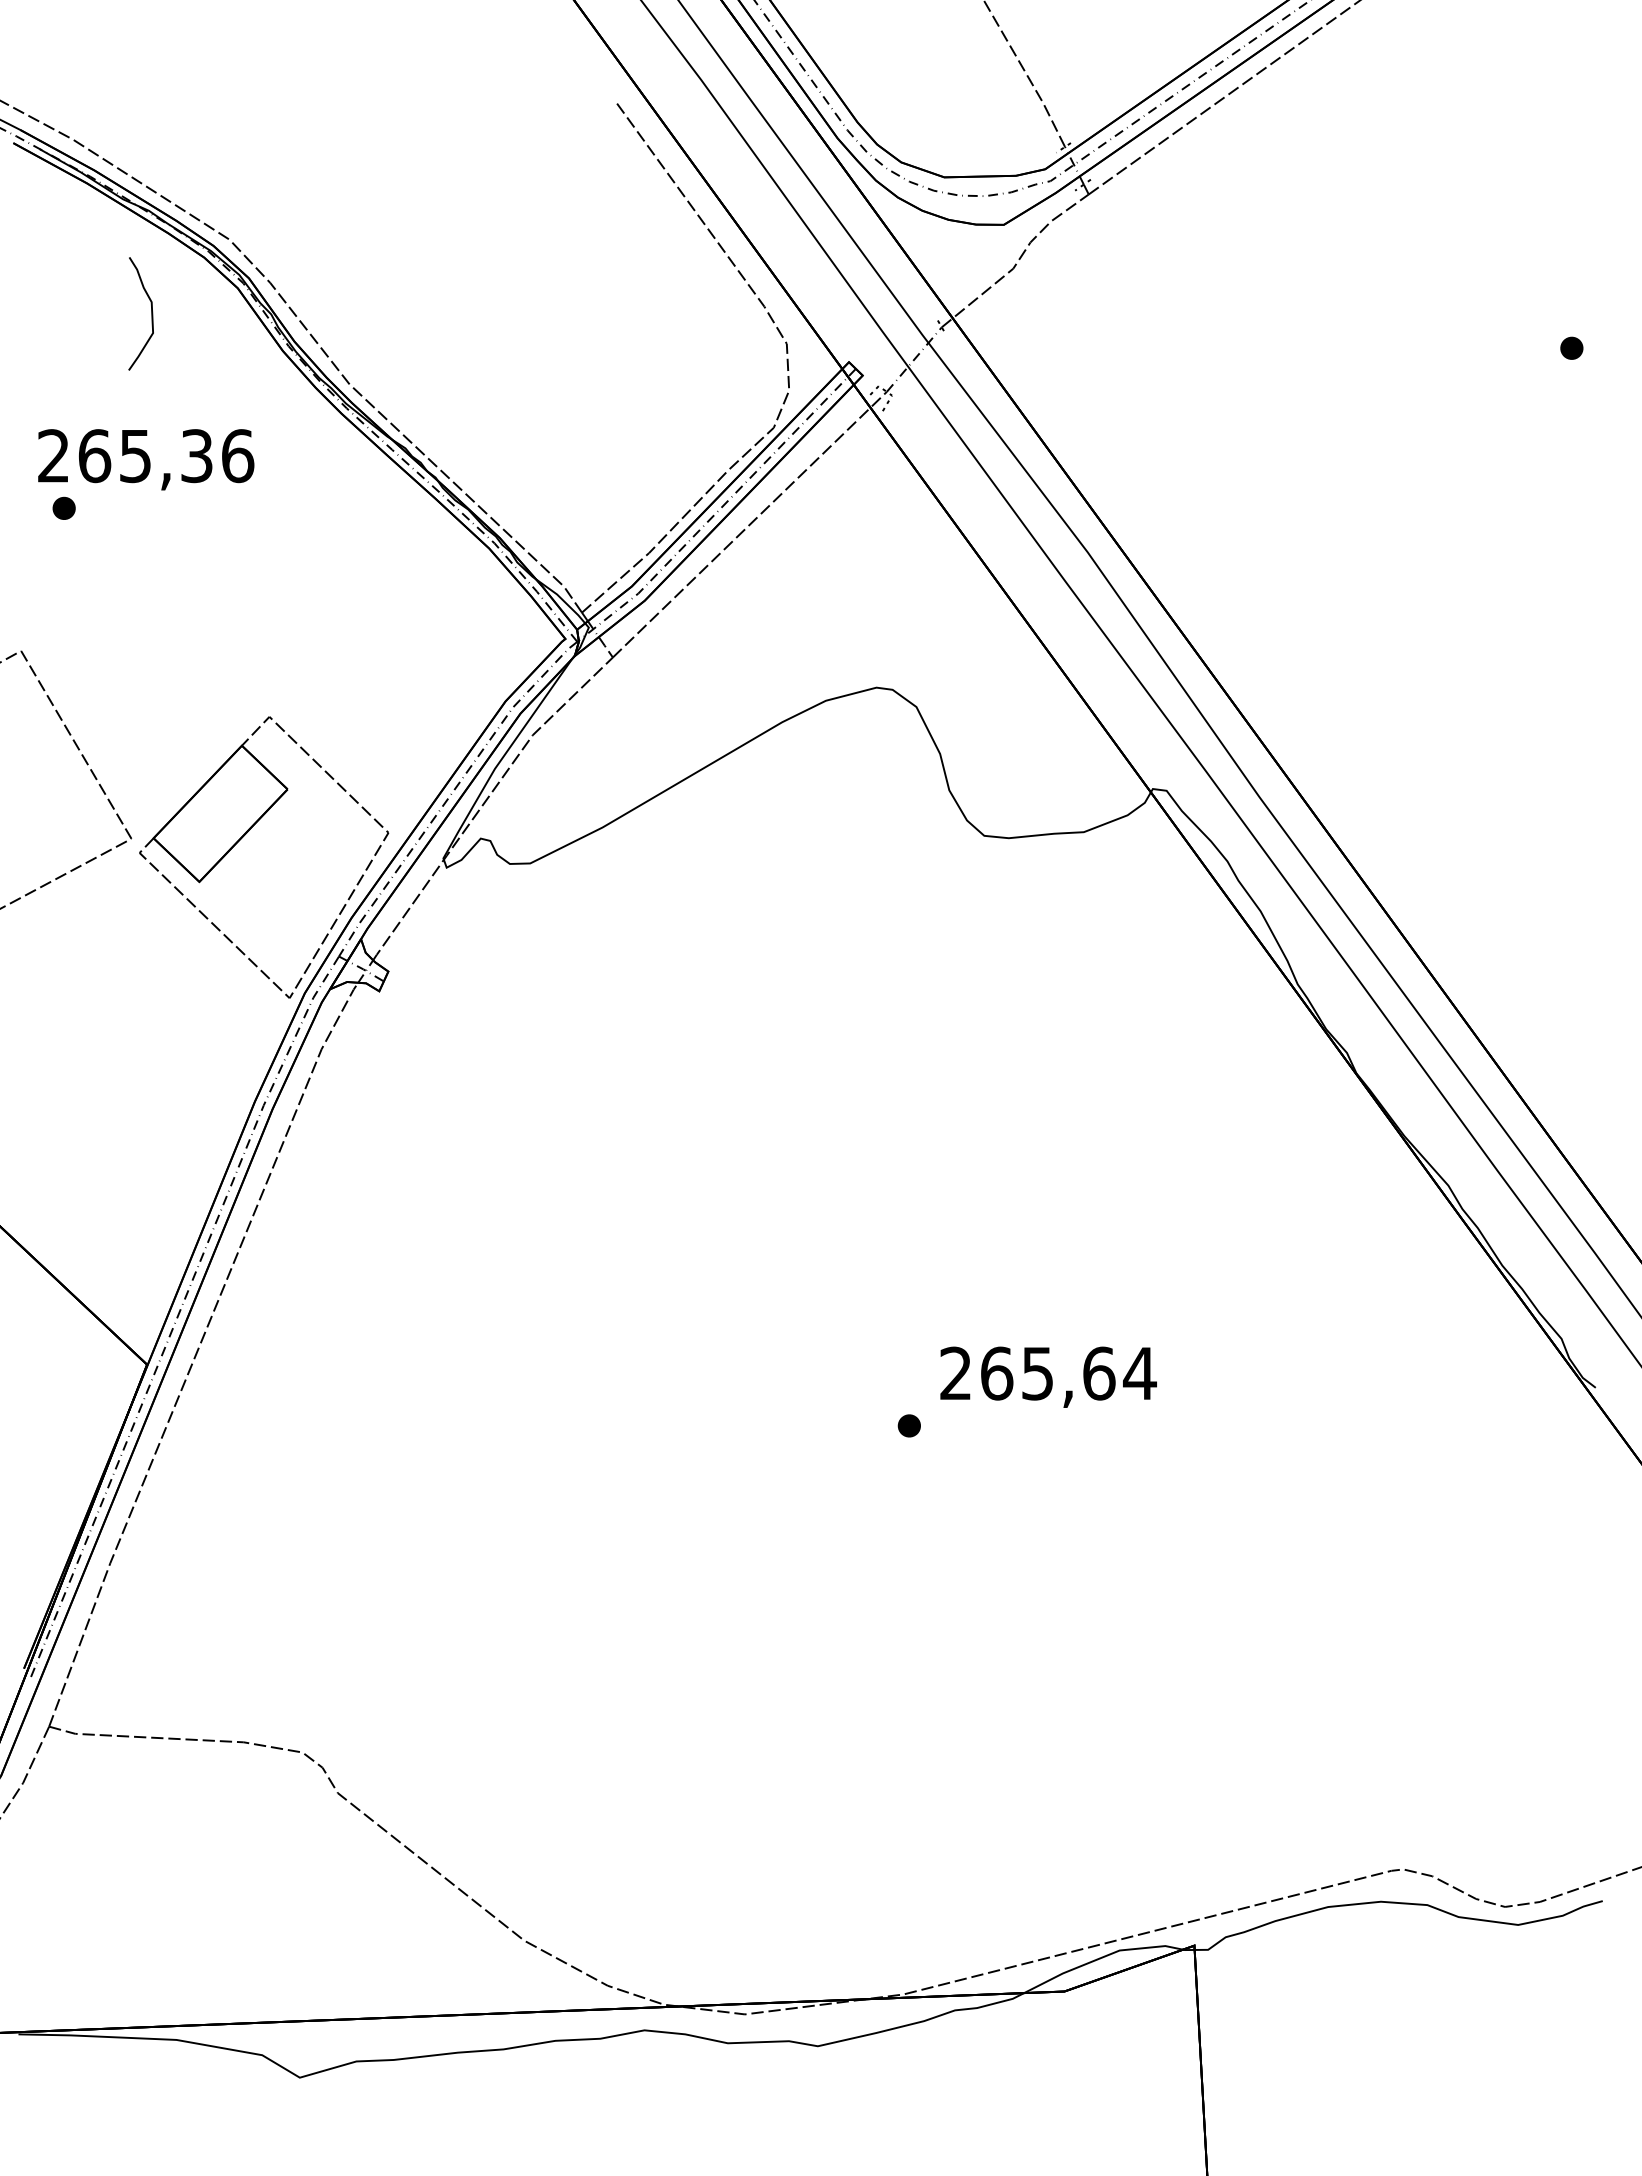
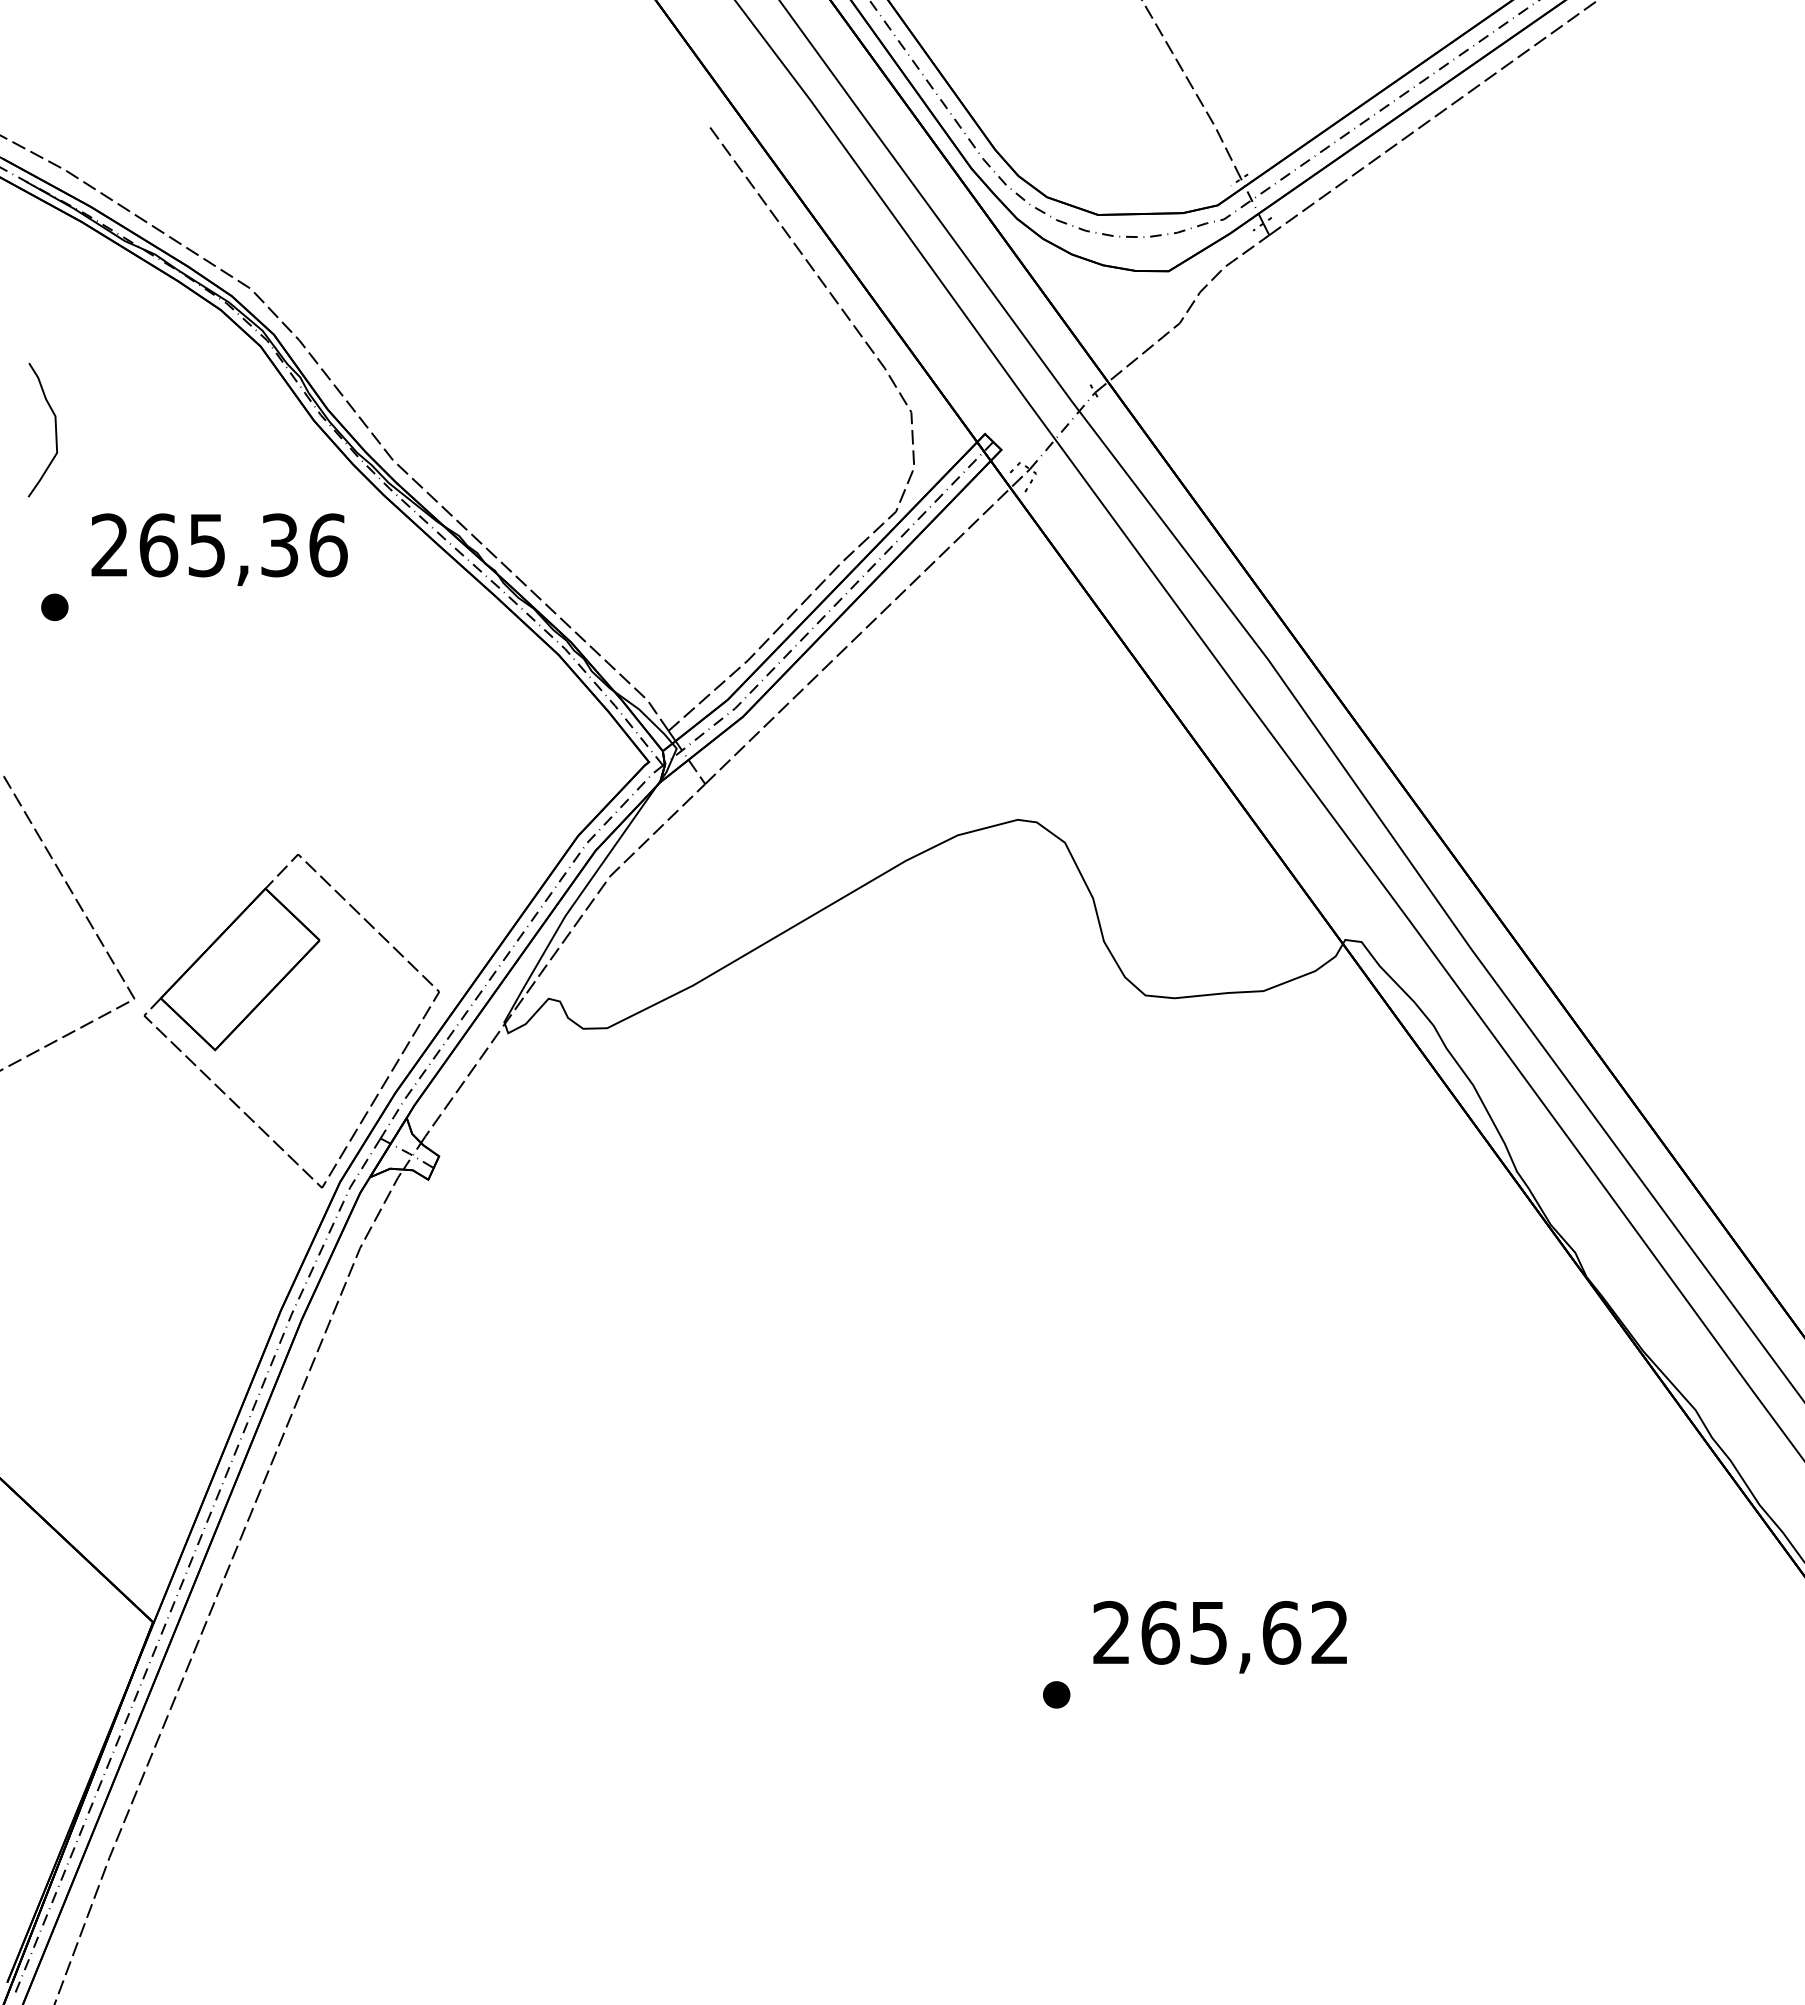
curve: (151, 313) -> (55, 429), moved
text: (146, 459) -> (219, 549), moved
text: (1139, 1372) -> (1329, 1631), 265,64 -> 265,62

